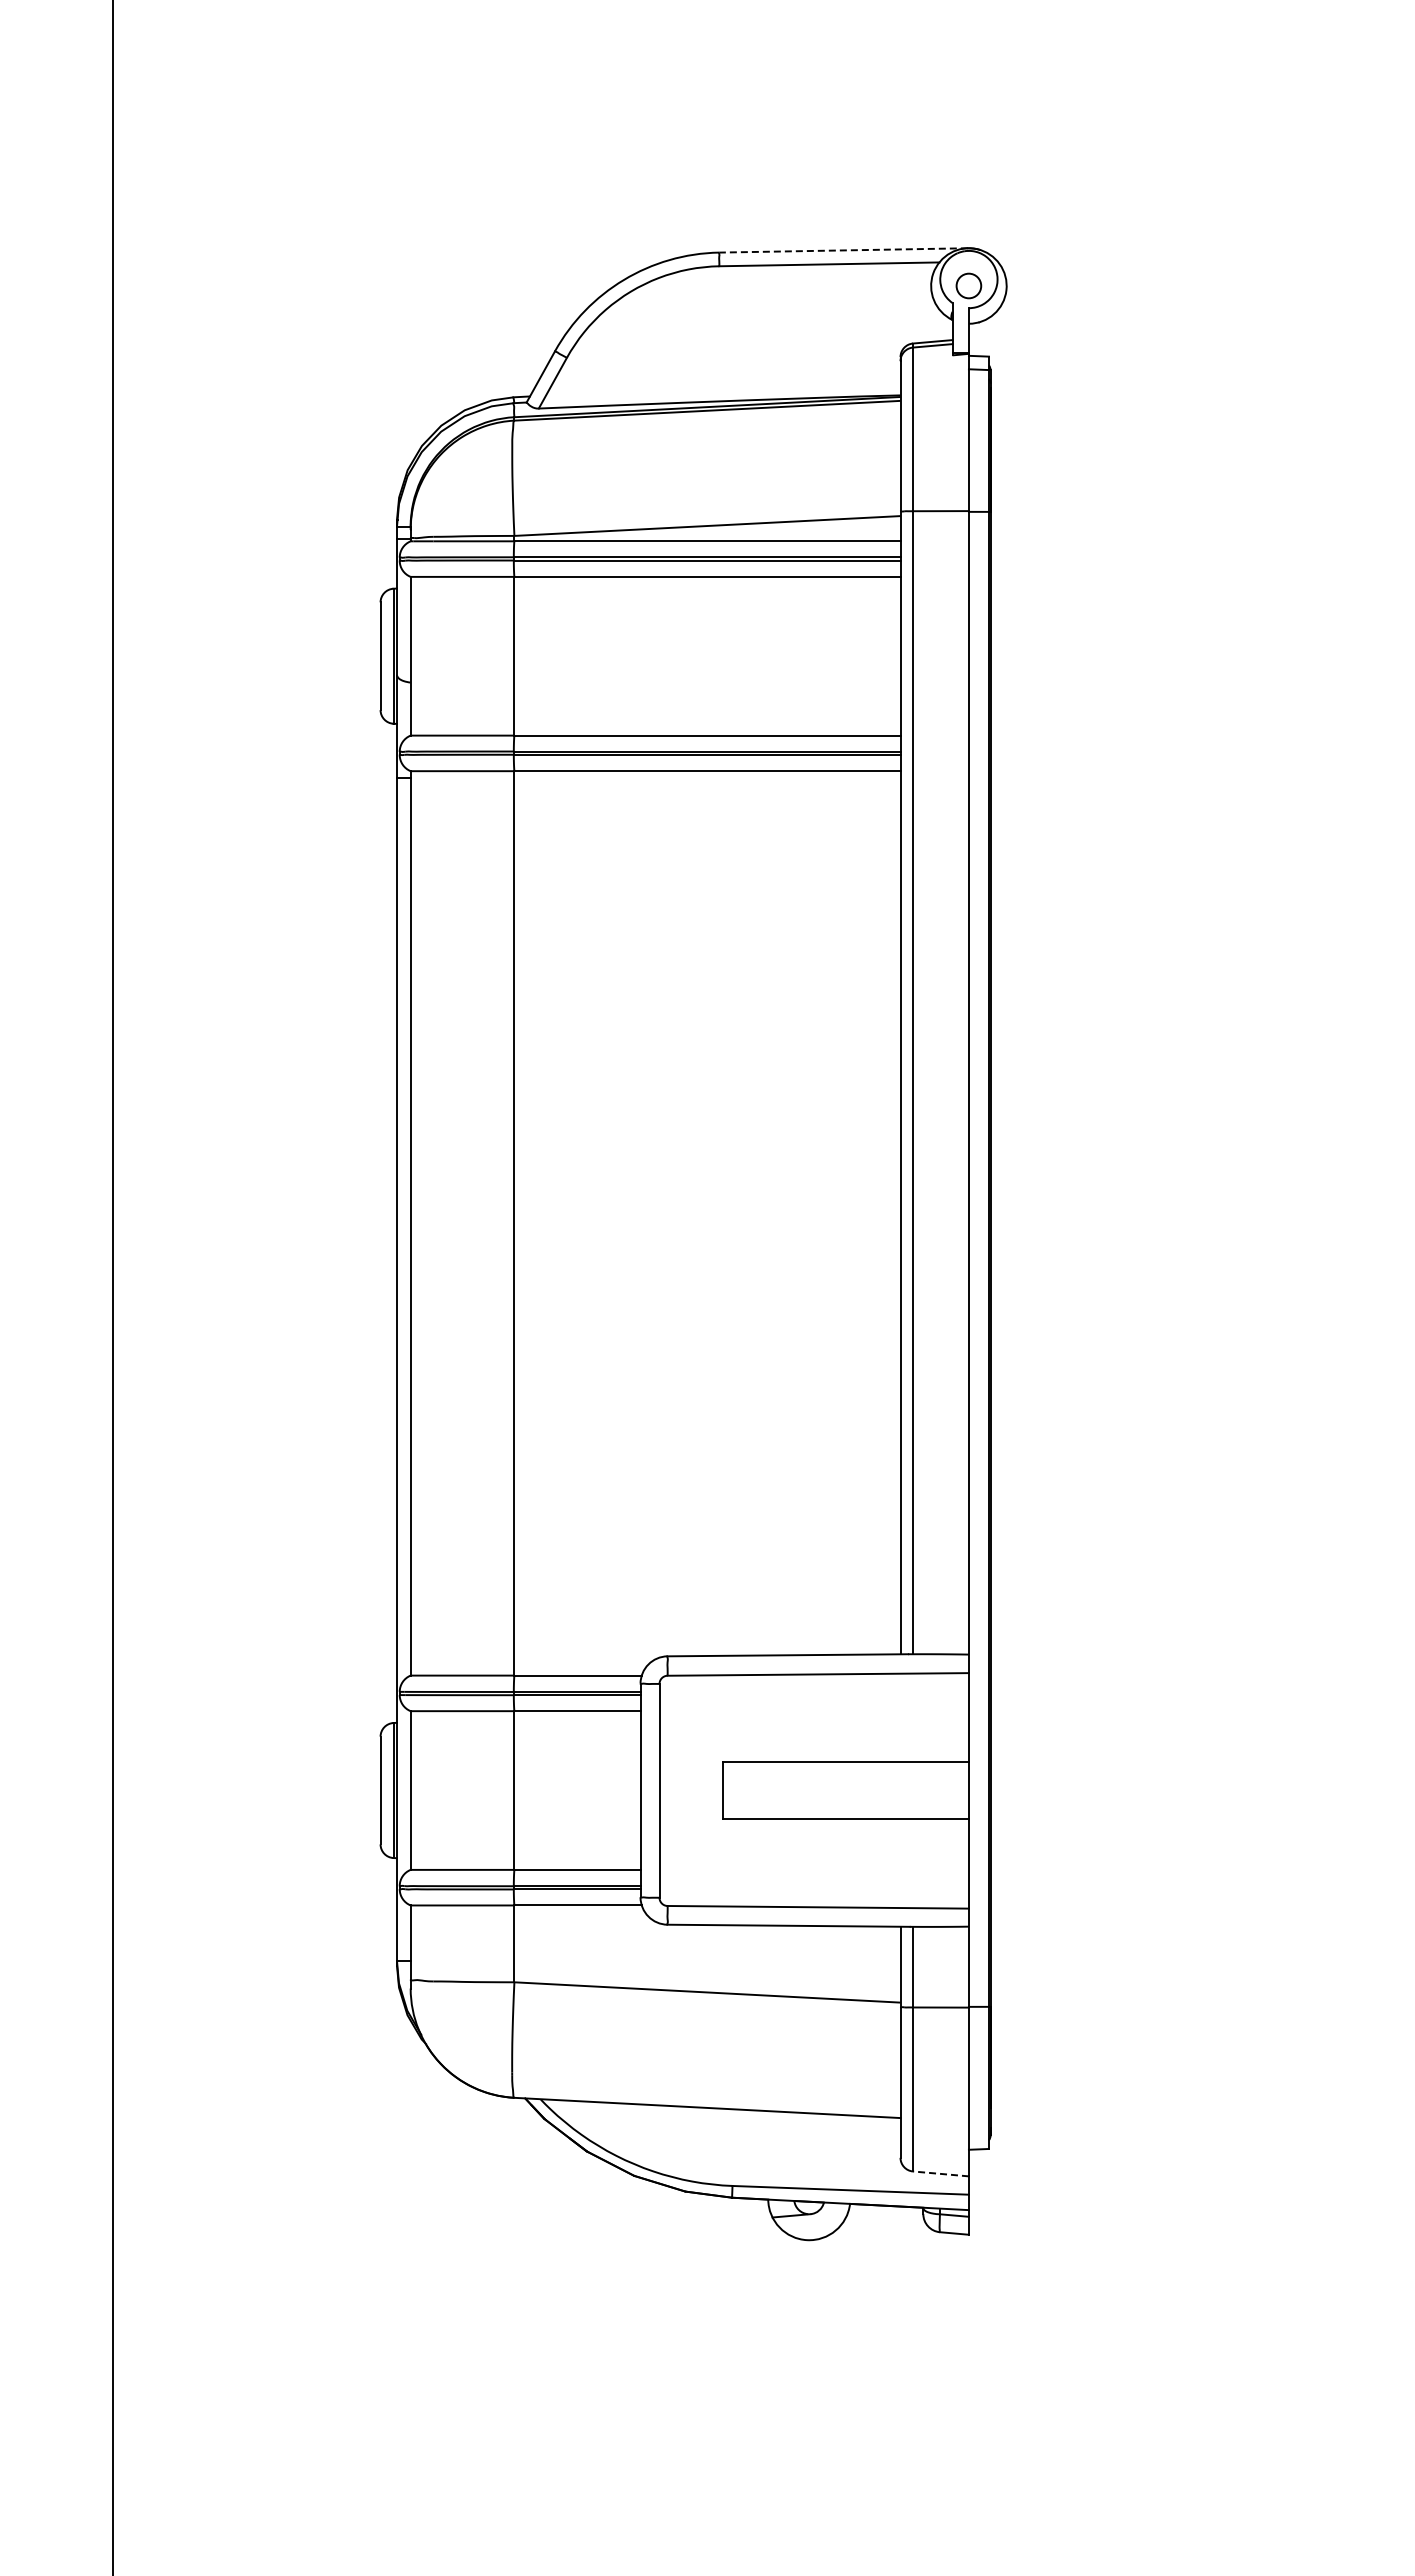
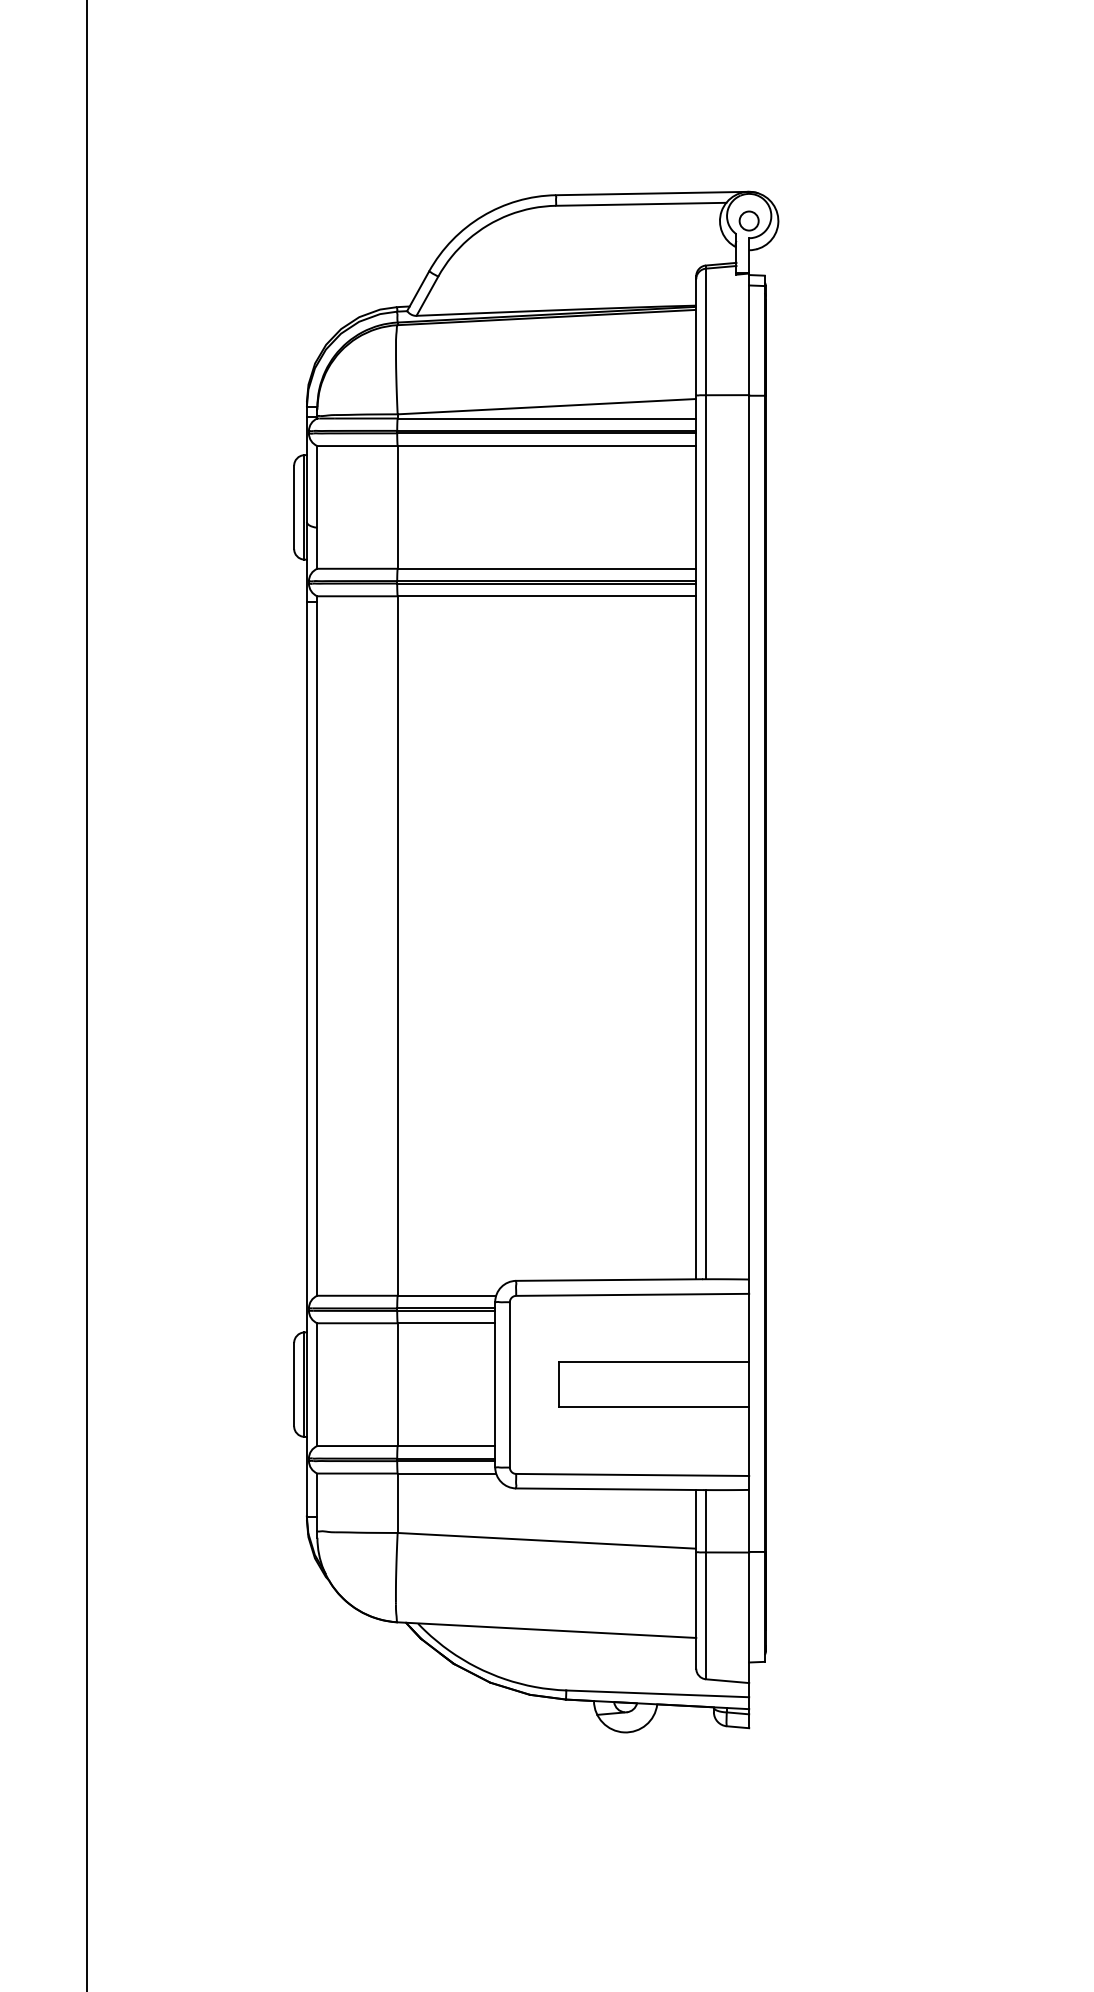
line: (843, 250) -> (652, 193), dashed -> solid
line: (940, 2173) -> (727, 1680), dashed -> solid

